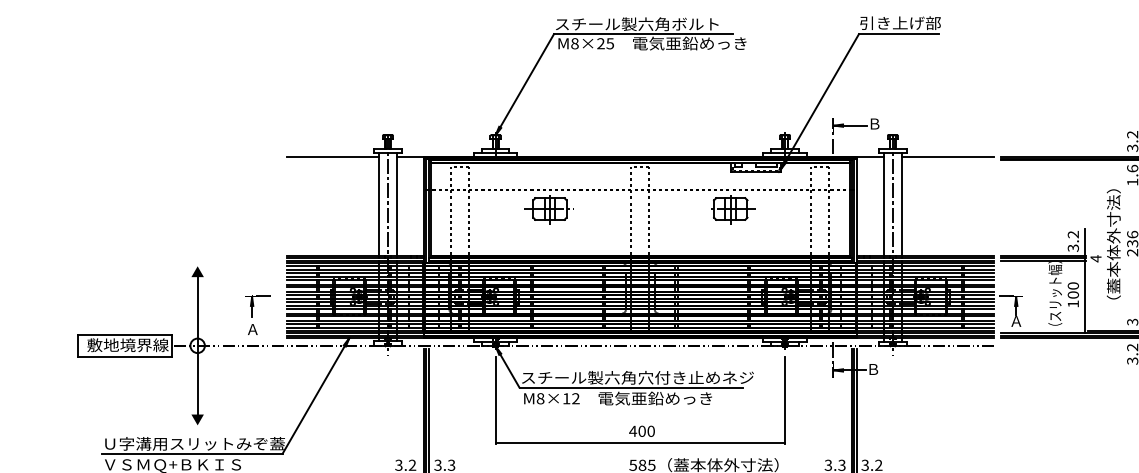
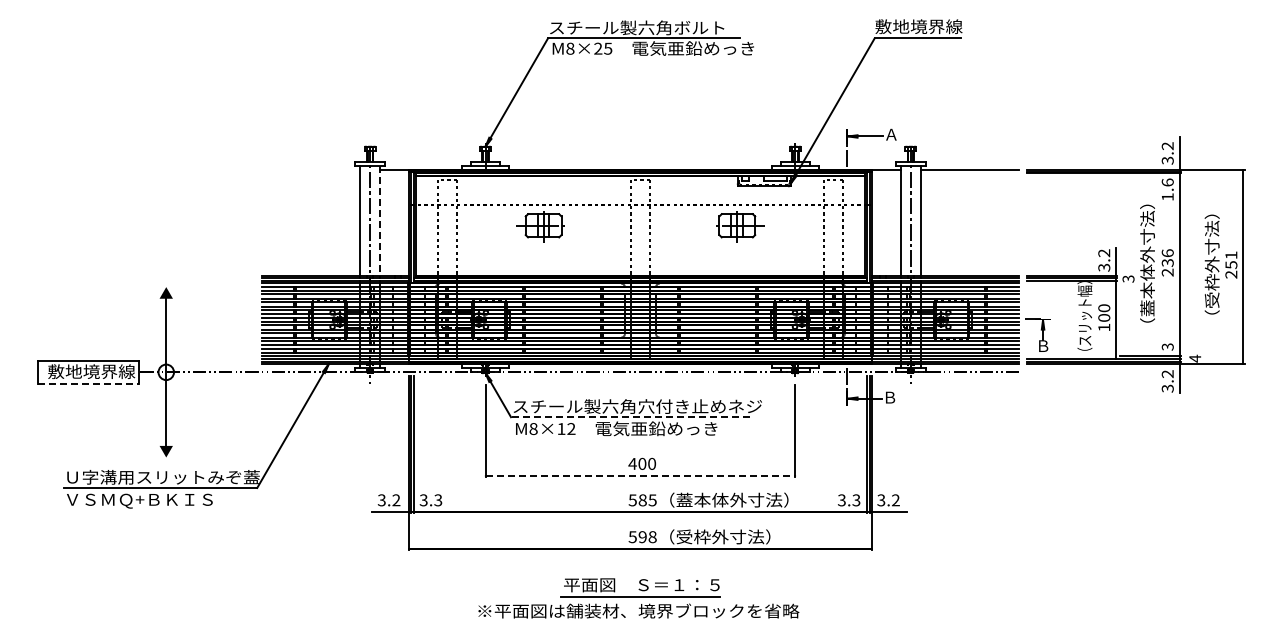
text: (899, 22) -> (918, 26), 引き上げ部 -> 敷地境界線
text: (874, 123) -> (891, 134), Ｂ -> Ａ
line: (332, 157) -> (310, 170), removed
line: (396, 204) -> (379, 220), solid -> dashed
text: (1095, 259) -> (1128, 279), 4 -> 3
part: (257, 315) -> (230, 339), removed
text: (1016, 320) -> (1043, 345), Ａ -> Ｂ
line: (125, 356) -> (89, 383), solid -> dashed
line: (631, 388) -> (630, 417), solid -> dashed
line: (640, 442) -> (640, 475), solid -> dashed

